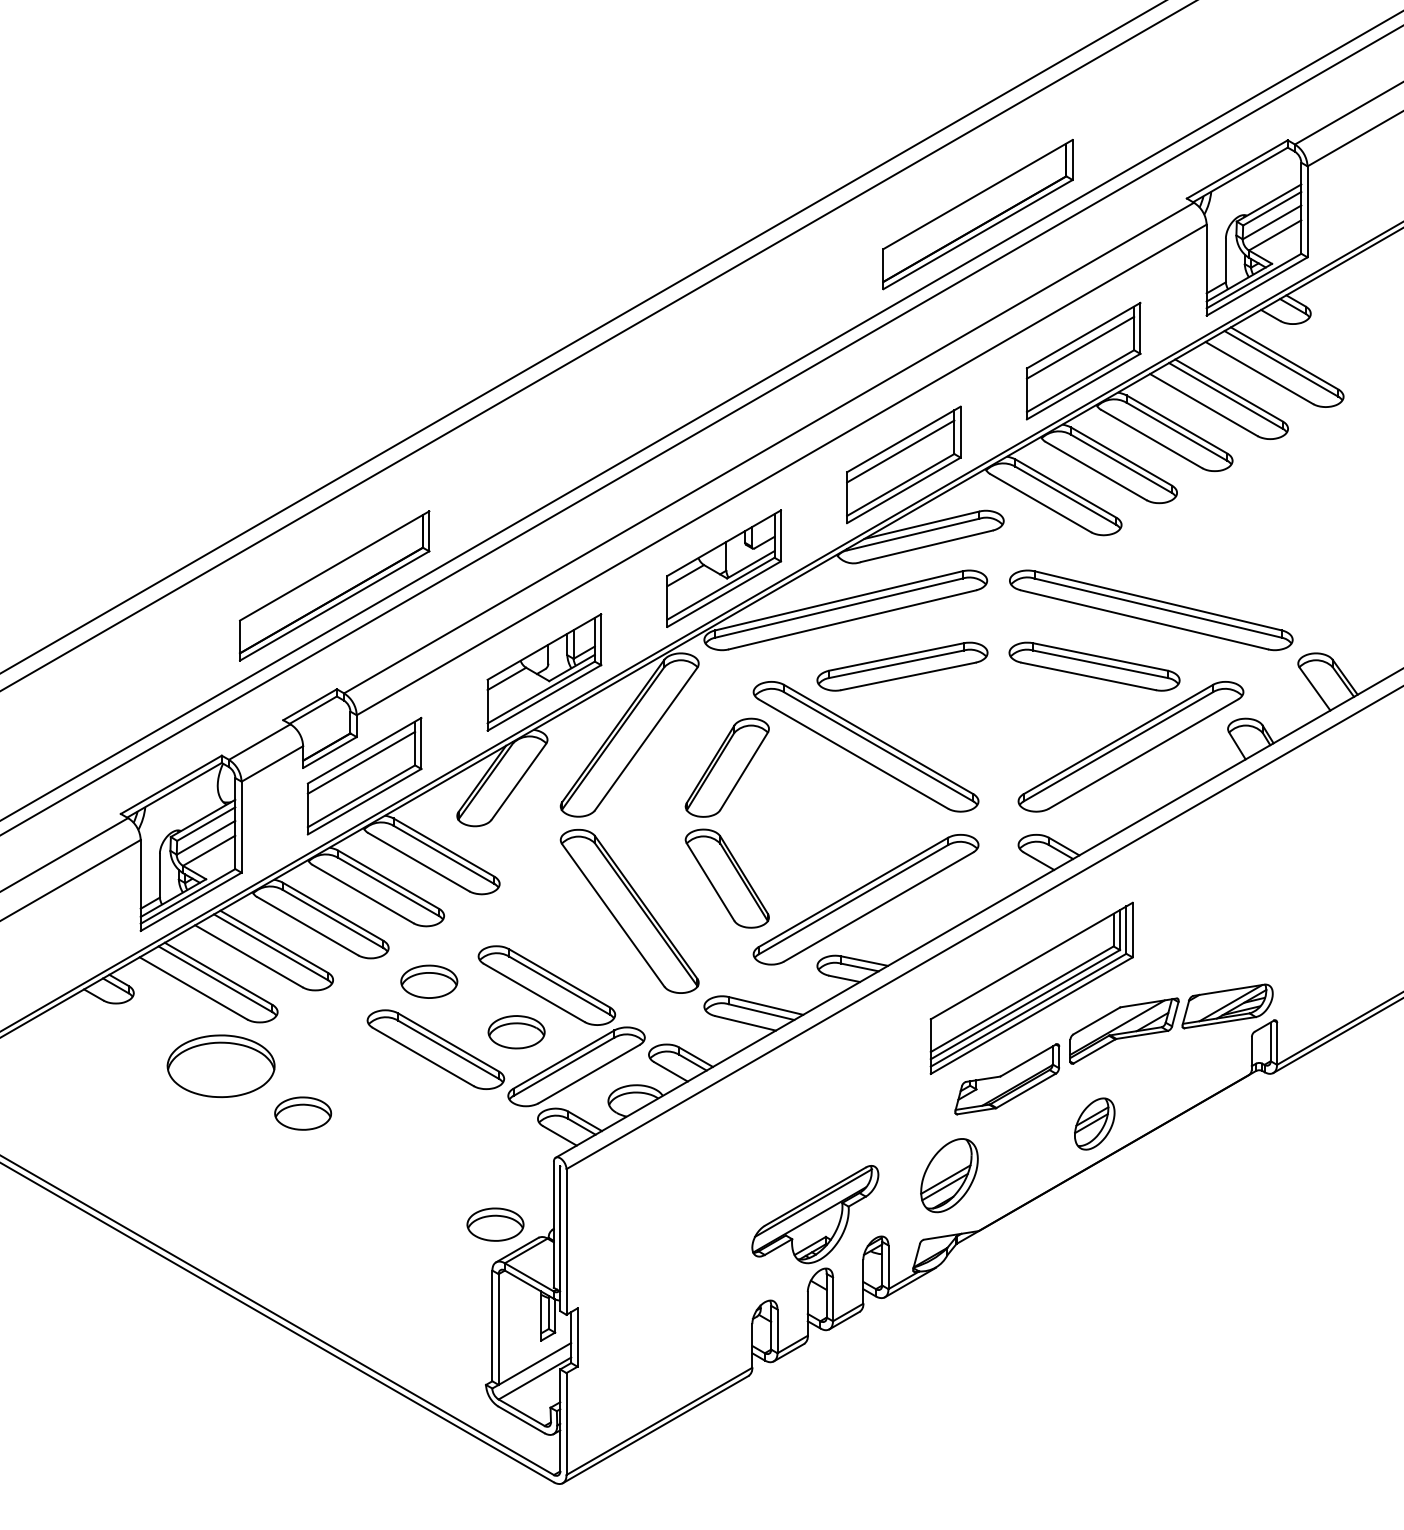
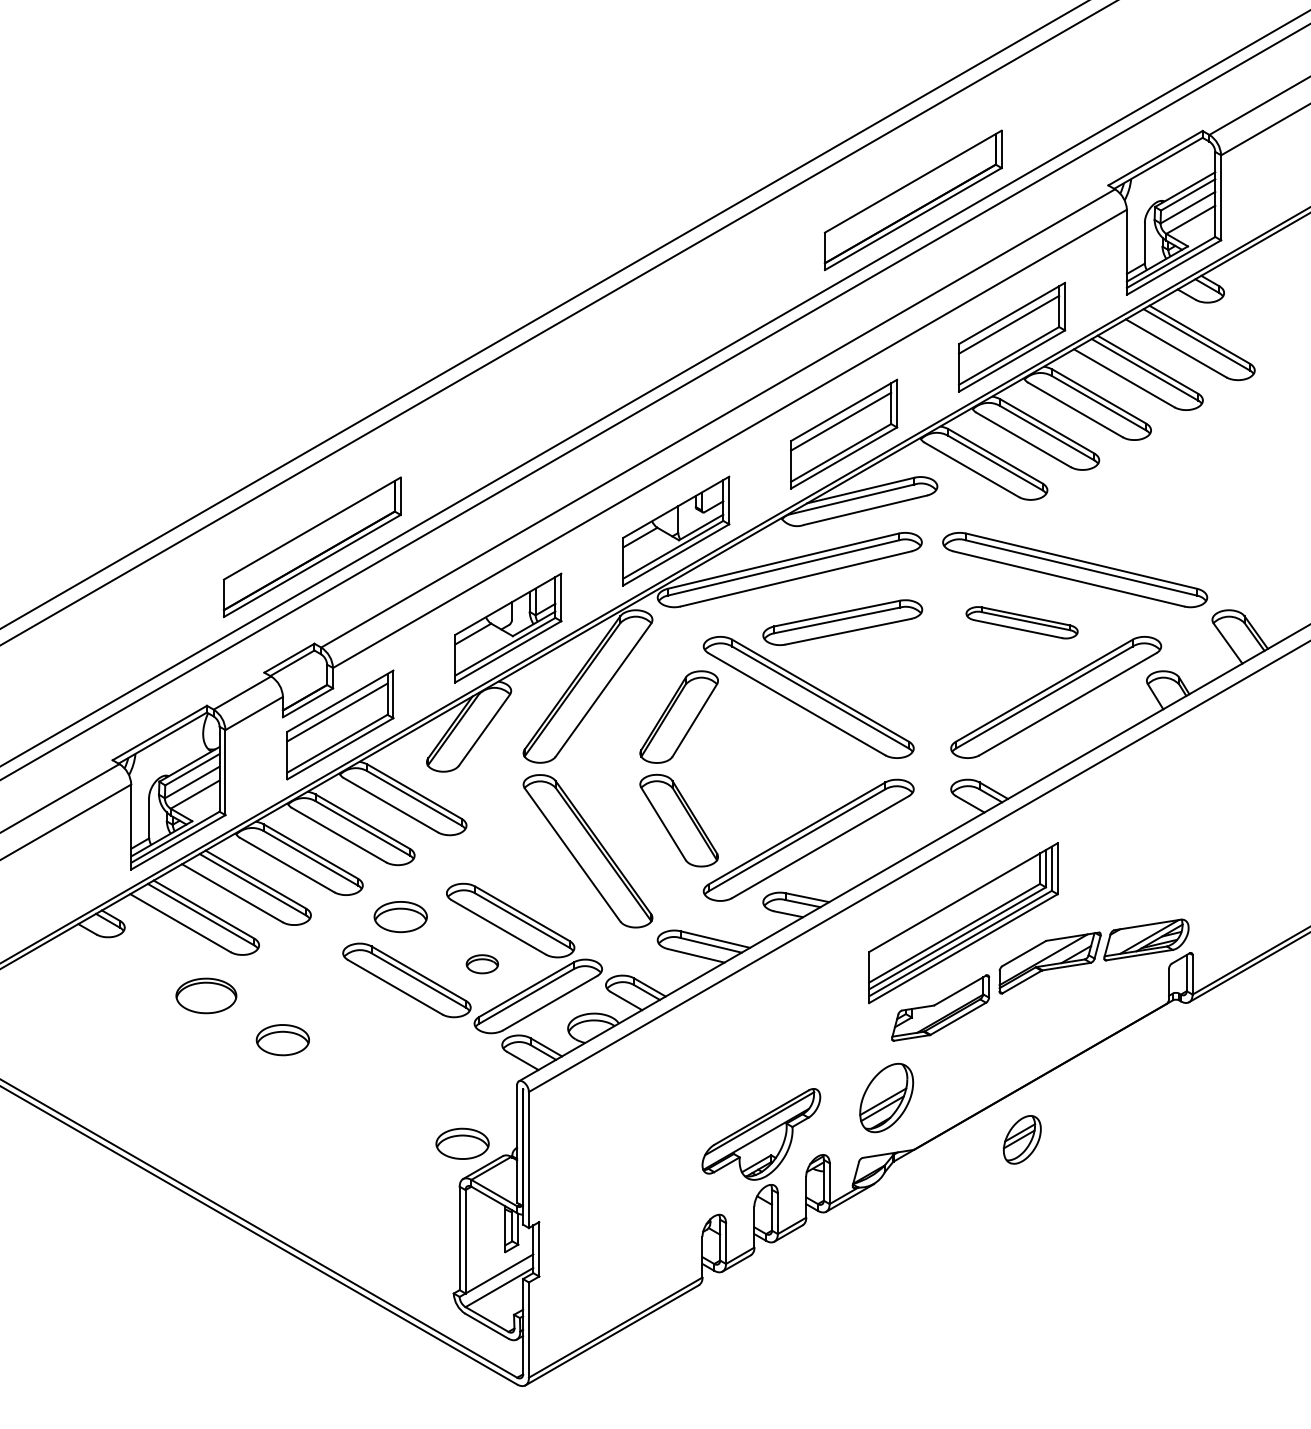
part: (1093, 666) -> (1021, 622), size x0.7
part: (516, 1032) -> (482, 964), size x0.6
part: (221, 1065) -> (206, 995), size x0.6
part: (1093, 1123) -> (1021, 1139), moved

